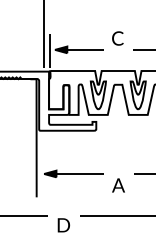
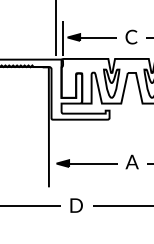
text: (117, 38) -> (131, 37), moved
text: (118, 185) -> (132, 162), moved
text: (63, 225) -> (76, 205), moved

